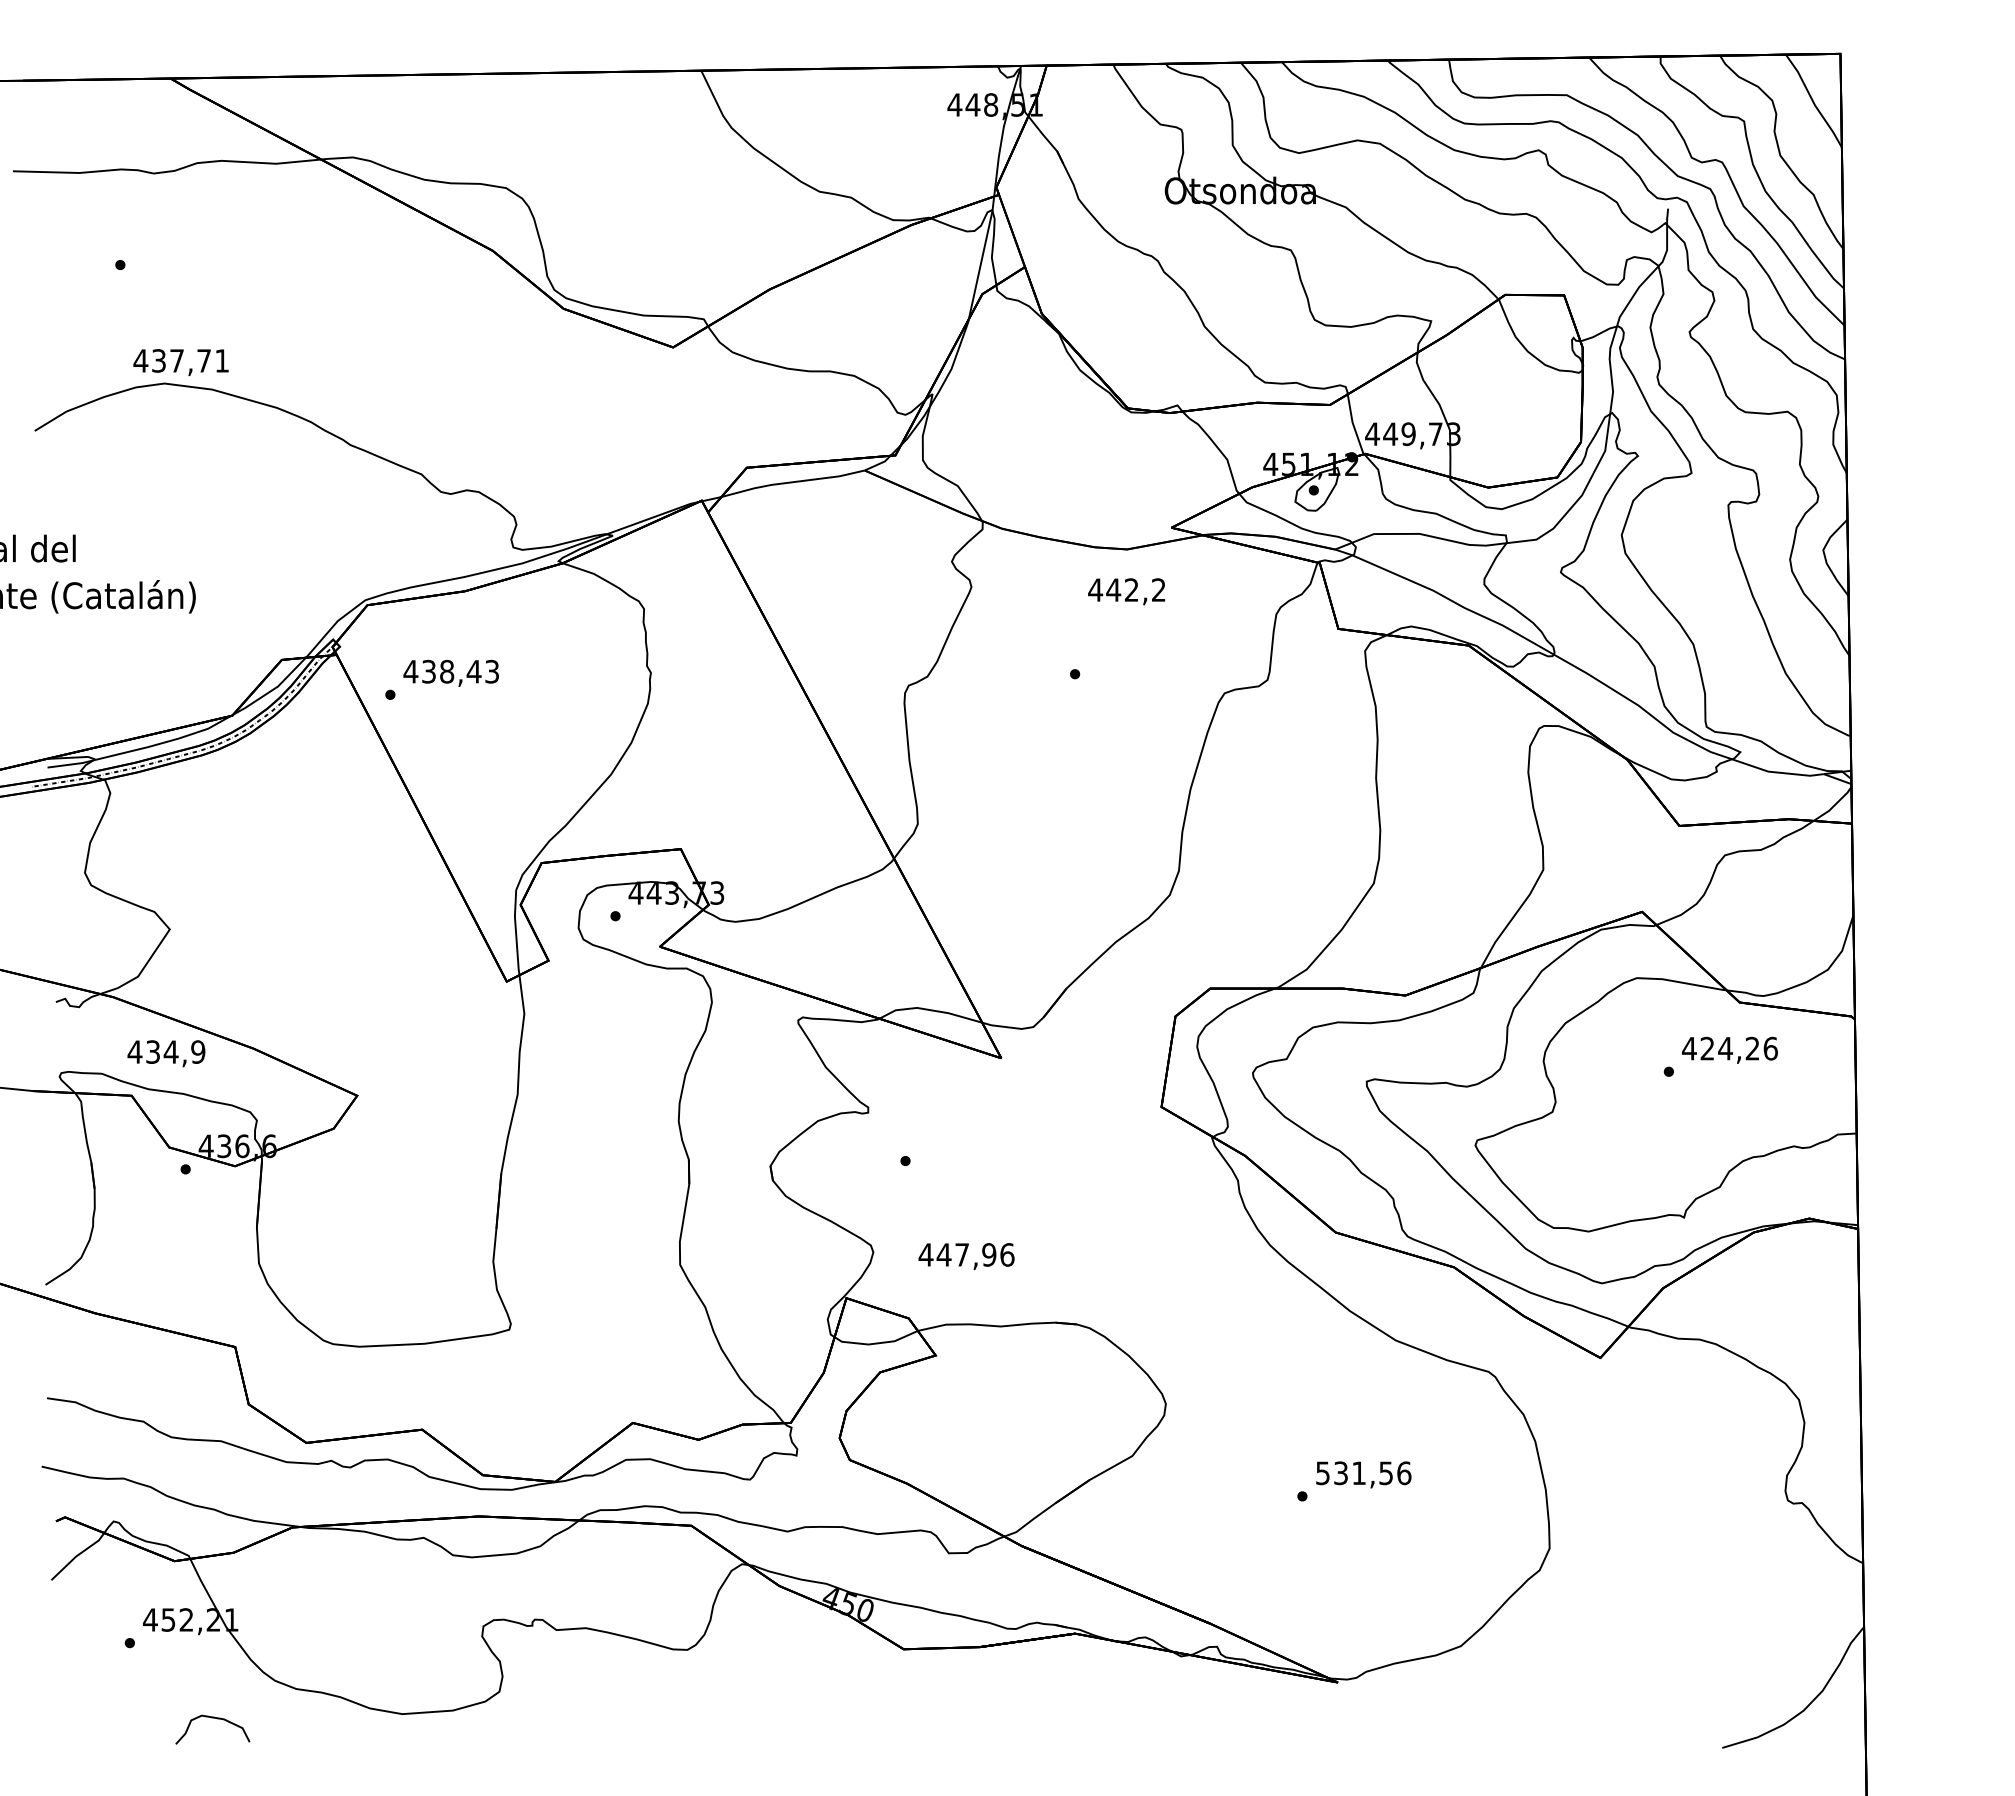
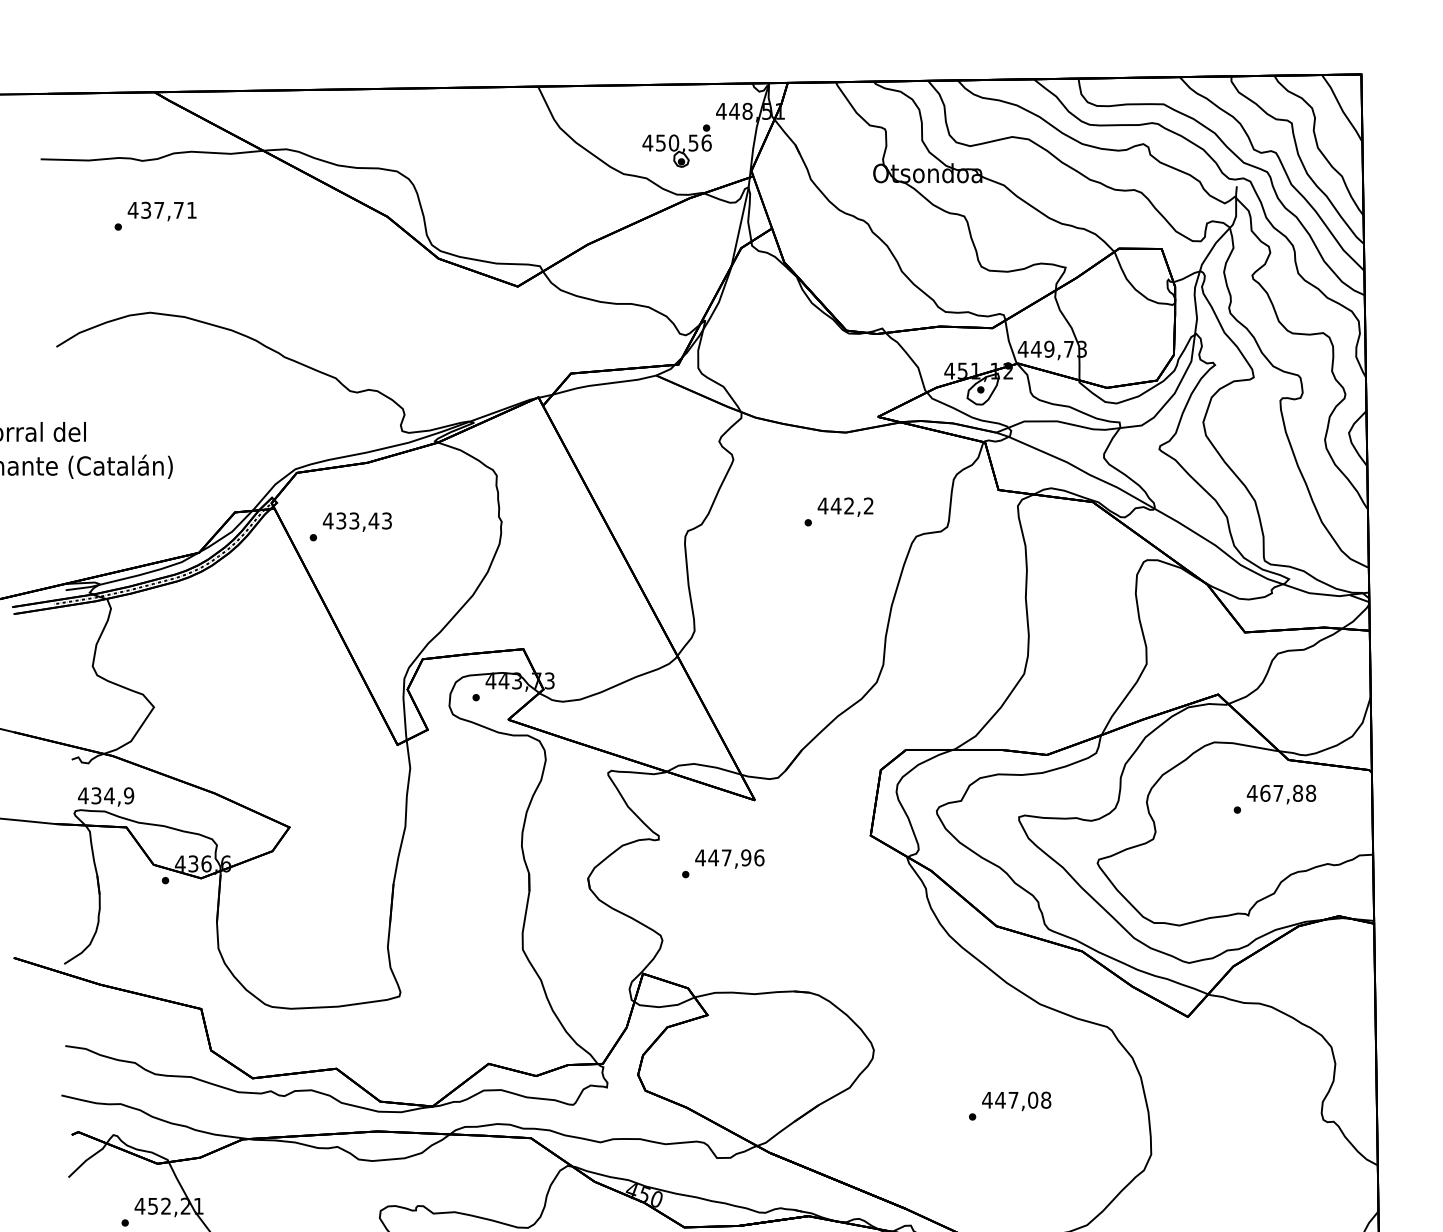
part: (893, 152) -> (677, 145), added
text: (180, 362) -> (161, 211), moved
text: (1126, 591) -> (845, 507), moved
text: (447, 671) -> (354, 520), 438,43 -> 433,43
text: (1738, 1048) -> (1287, 793), 424,26 -> 467,88
text: (166, 1053) -> (106, 796), moved
text: (966, 1256) -> (729, 859), moved
text: (1363, 1473) -> (1016, 1100), 531,56 -> 447,08

